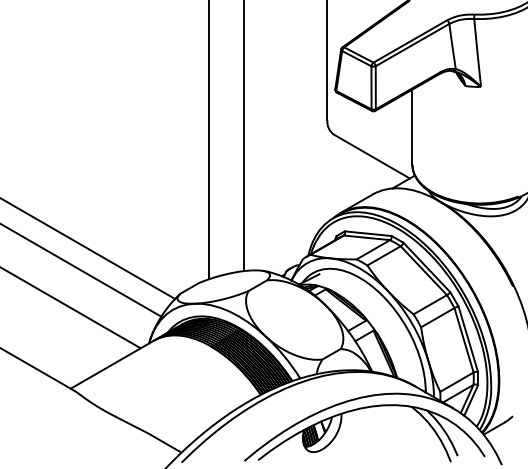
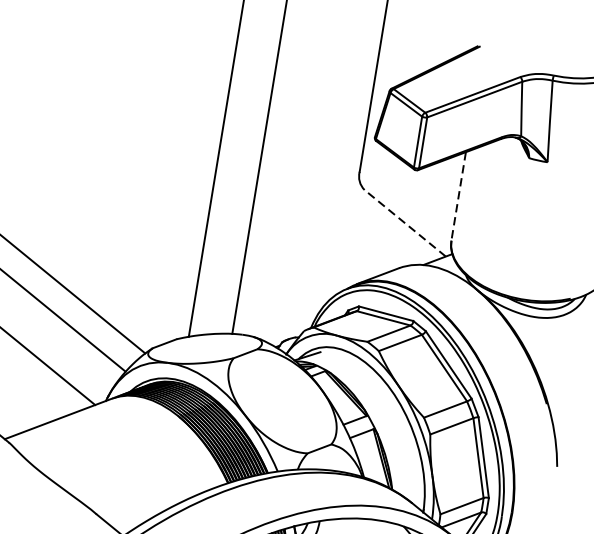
line: (412, 127) -> (458, 196), solid -> dashed
line: (371, 156) -> (404, 223), solid -> dashed

